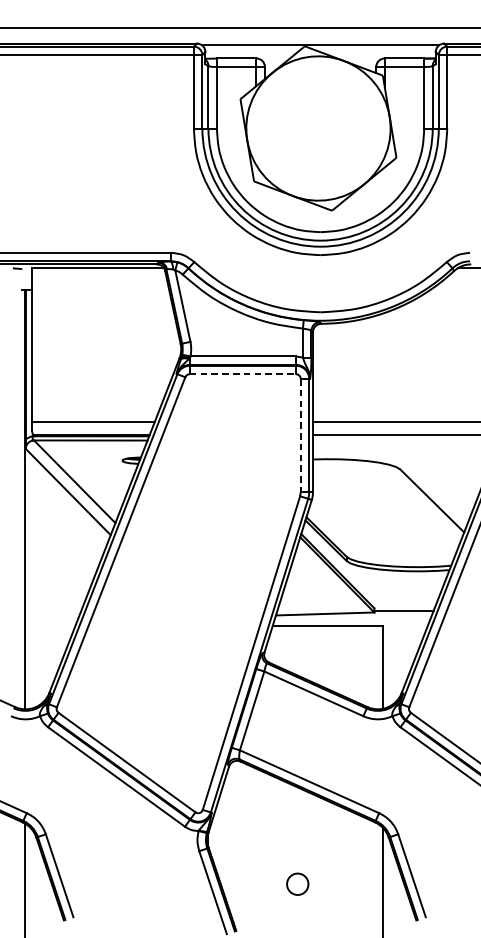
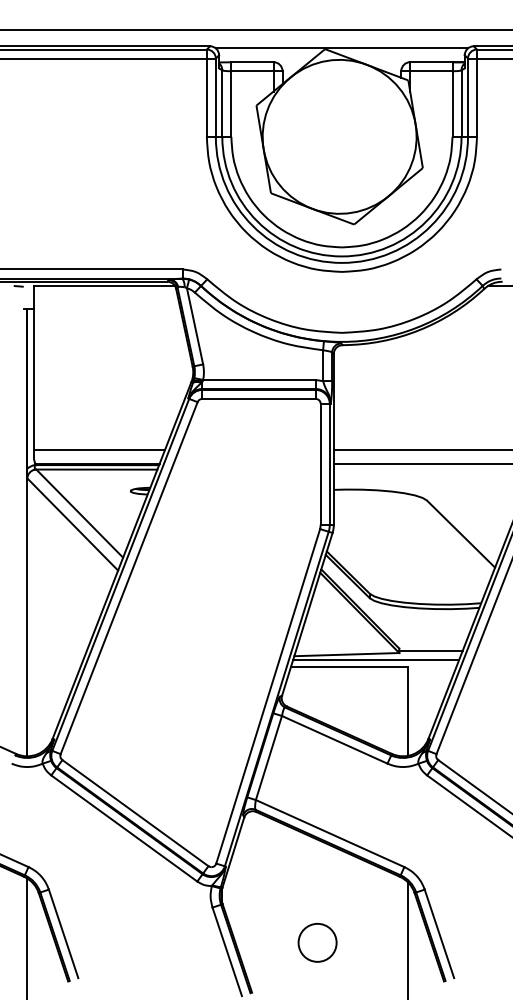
line: (243, 373) -> (259, 398), dashed -> solid
line: (300, 435) -> (320, 464), dashed -> solid
line: (353, 619) -> (376, 660), added
circle: (297, 883) -> (317, 942), size x1.67

